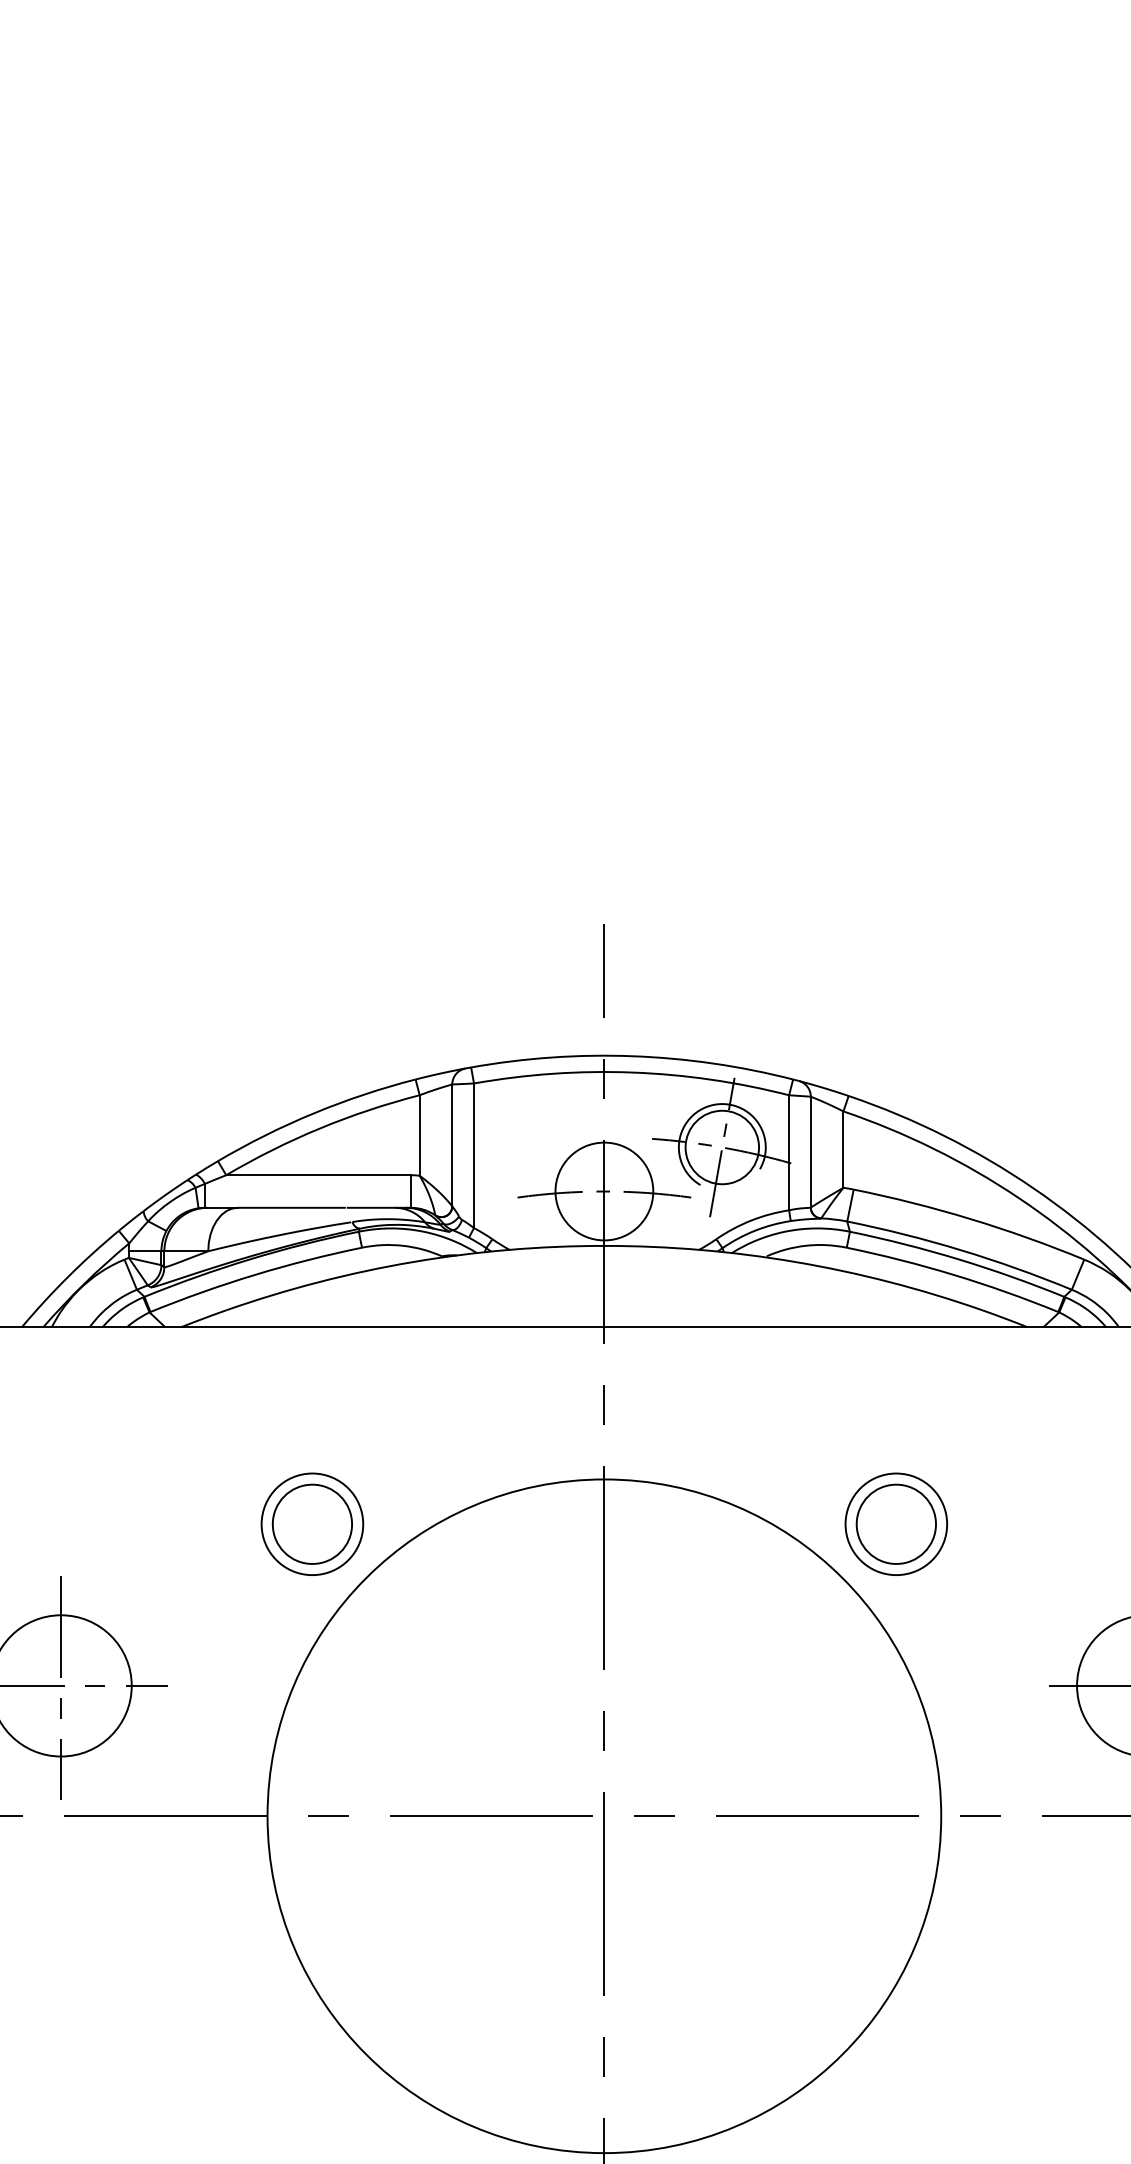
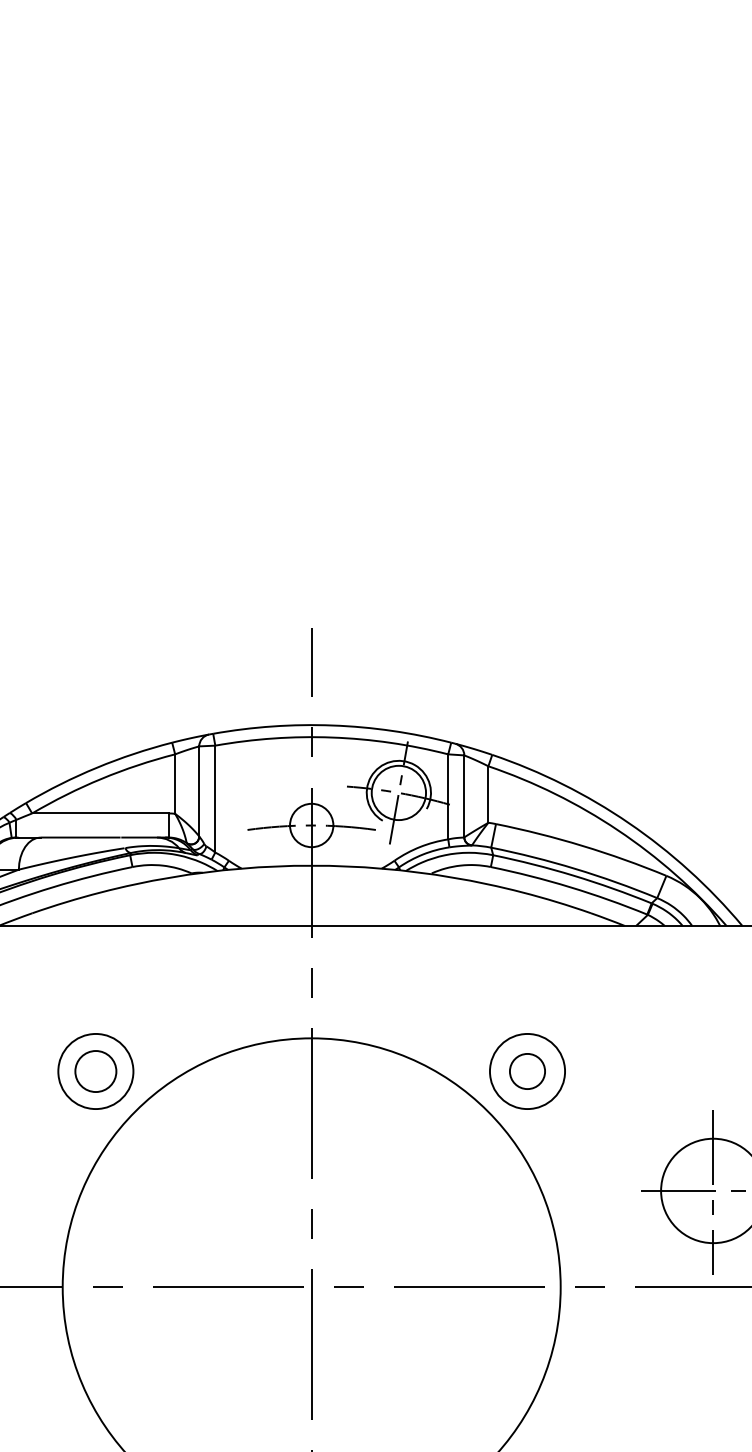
circle: (604, 1191) -> (311, 825), size x0.6
circle: (312, 1523) -> (95, 1070), size x0.7
circle: (895, 1523) -> (526, 1070), size x0.6

